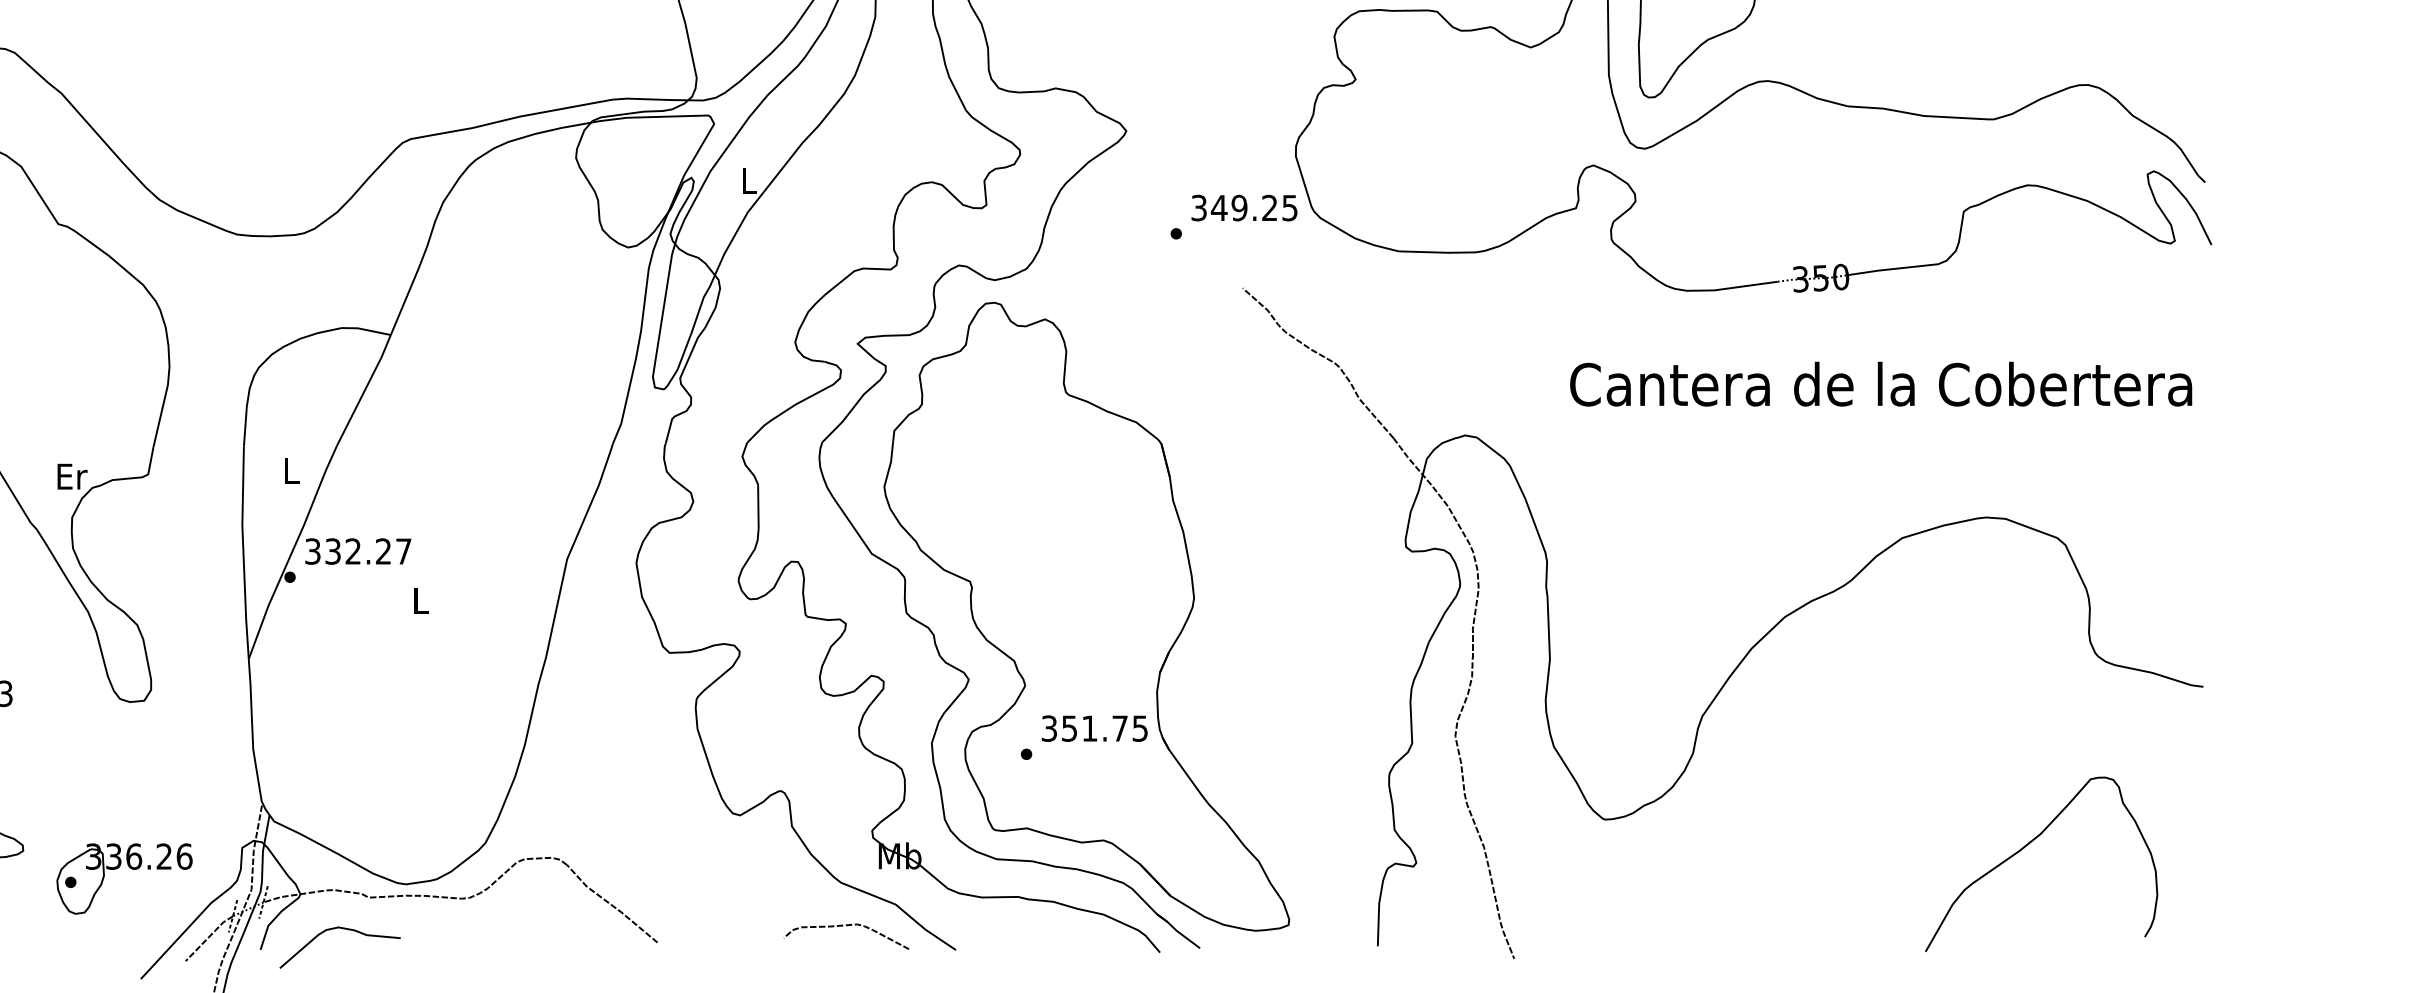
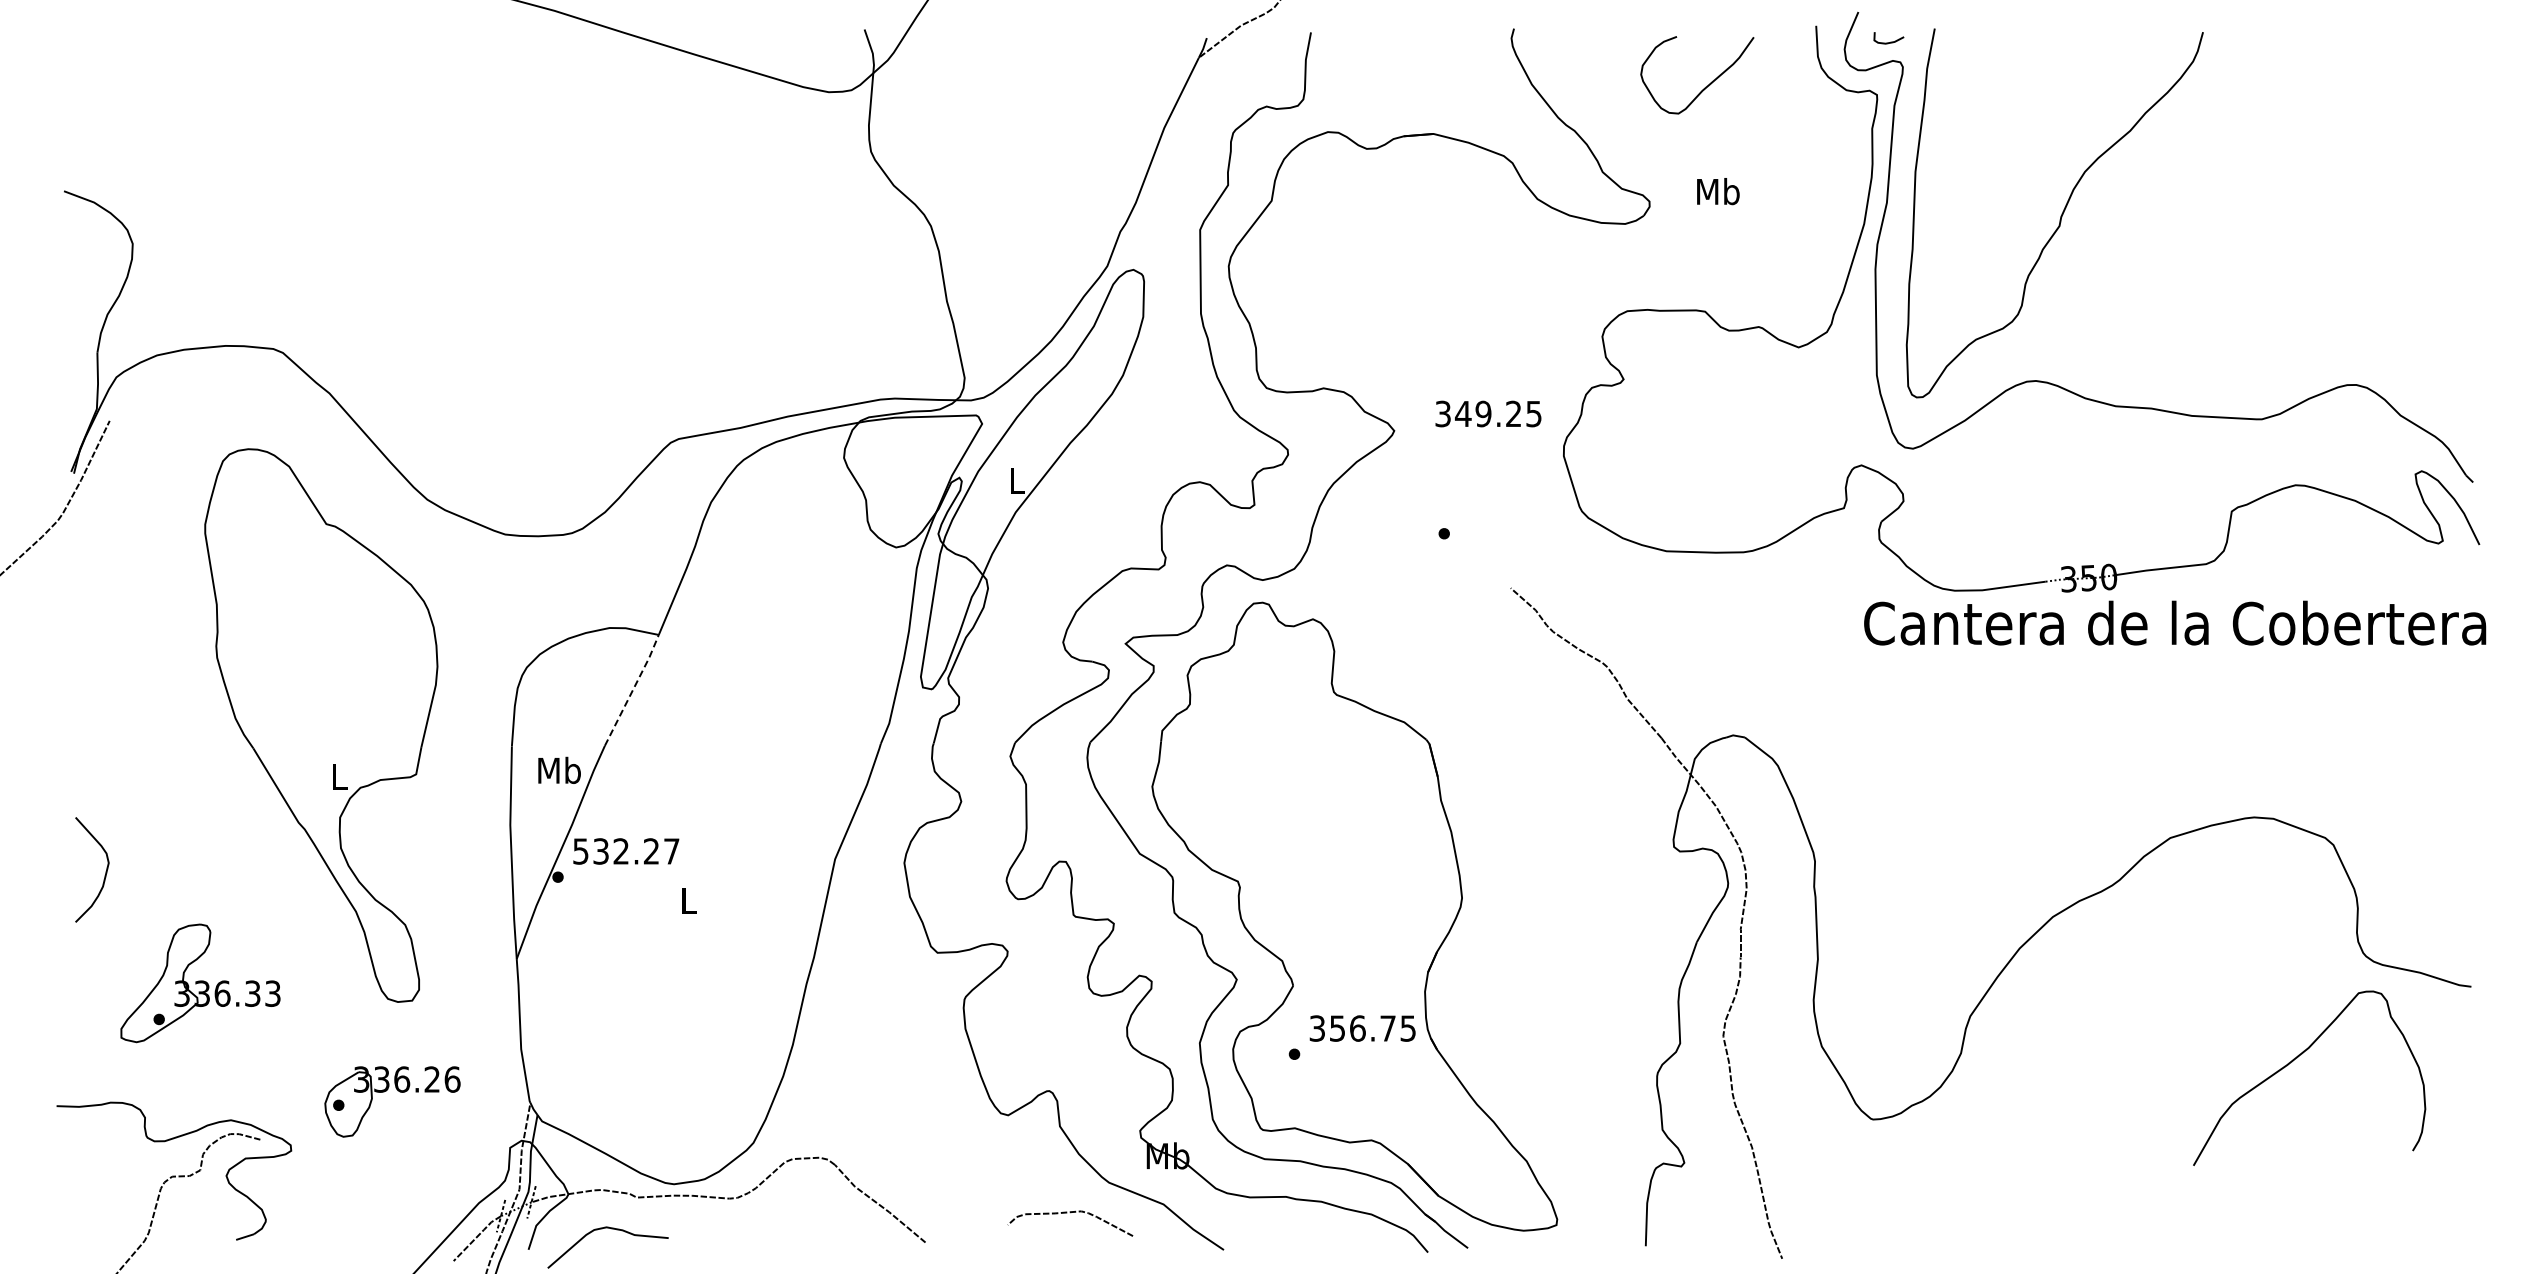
text: (1244, 207) -> (1488, 413), moved
text: (1881, 383) -> (2175, 622), moved
line: (365, 390) -> (633, 690), solid -> dashed
text: (291, 469) -> (559, 769), L -> Mb
text: (72, 476) -> (340, 776), Er -> L
text: (313, 550) -> (581, 850), 332.27 -> 532.27
text: (1089, 728) -> (1357, 1028), 351.75 -> 356.75
curve: (2029, 844) -> (2297, 1058), moved
part: (131, 869) -> (399, 1092), moved
curve: (846, 926) -> (1070, 1213), moved

